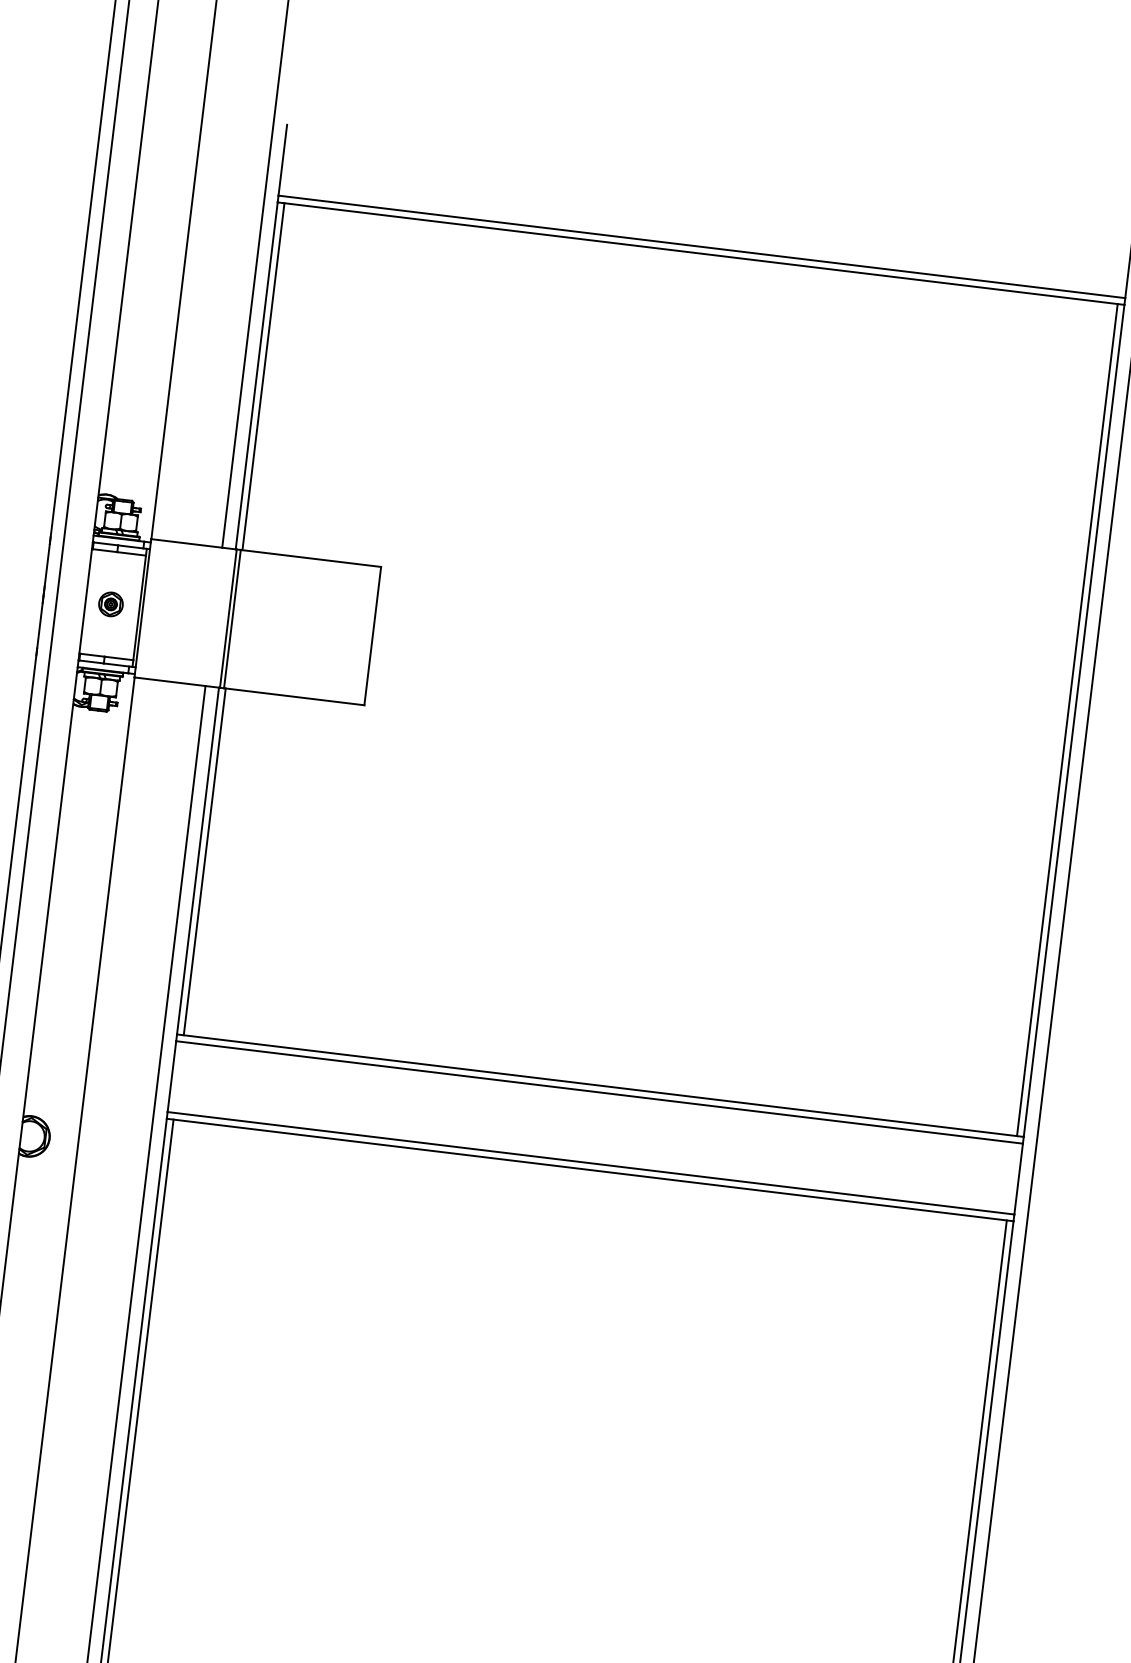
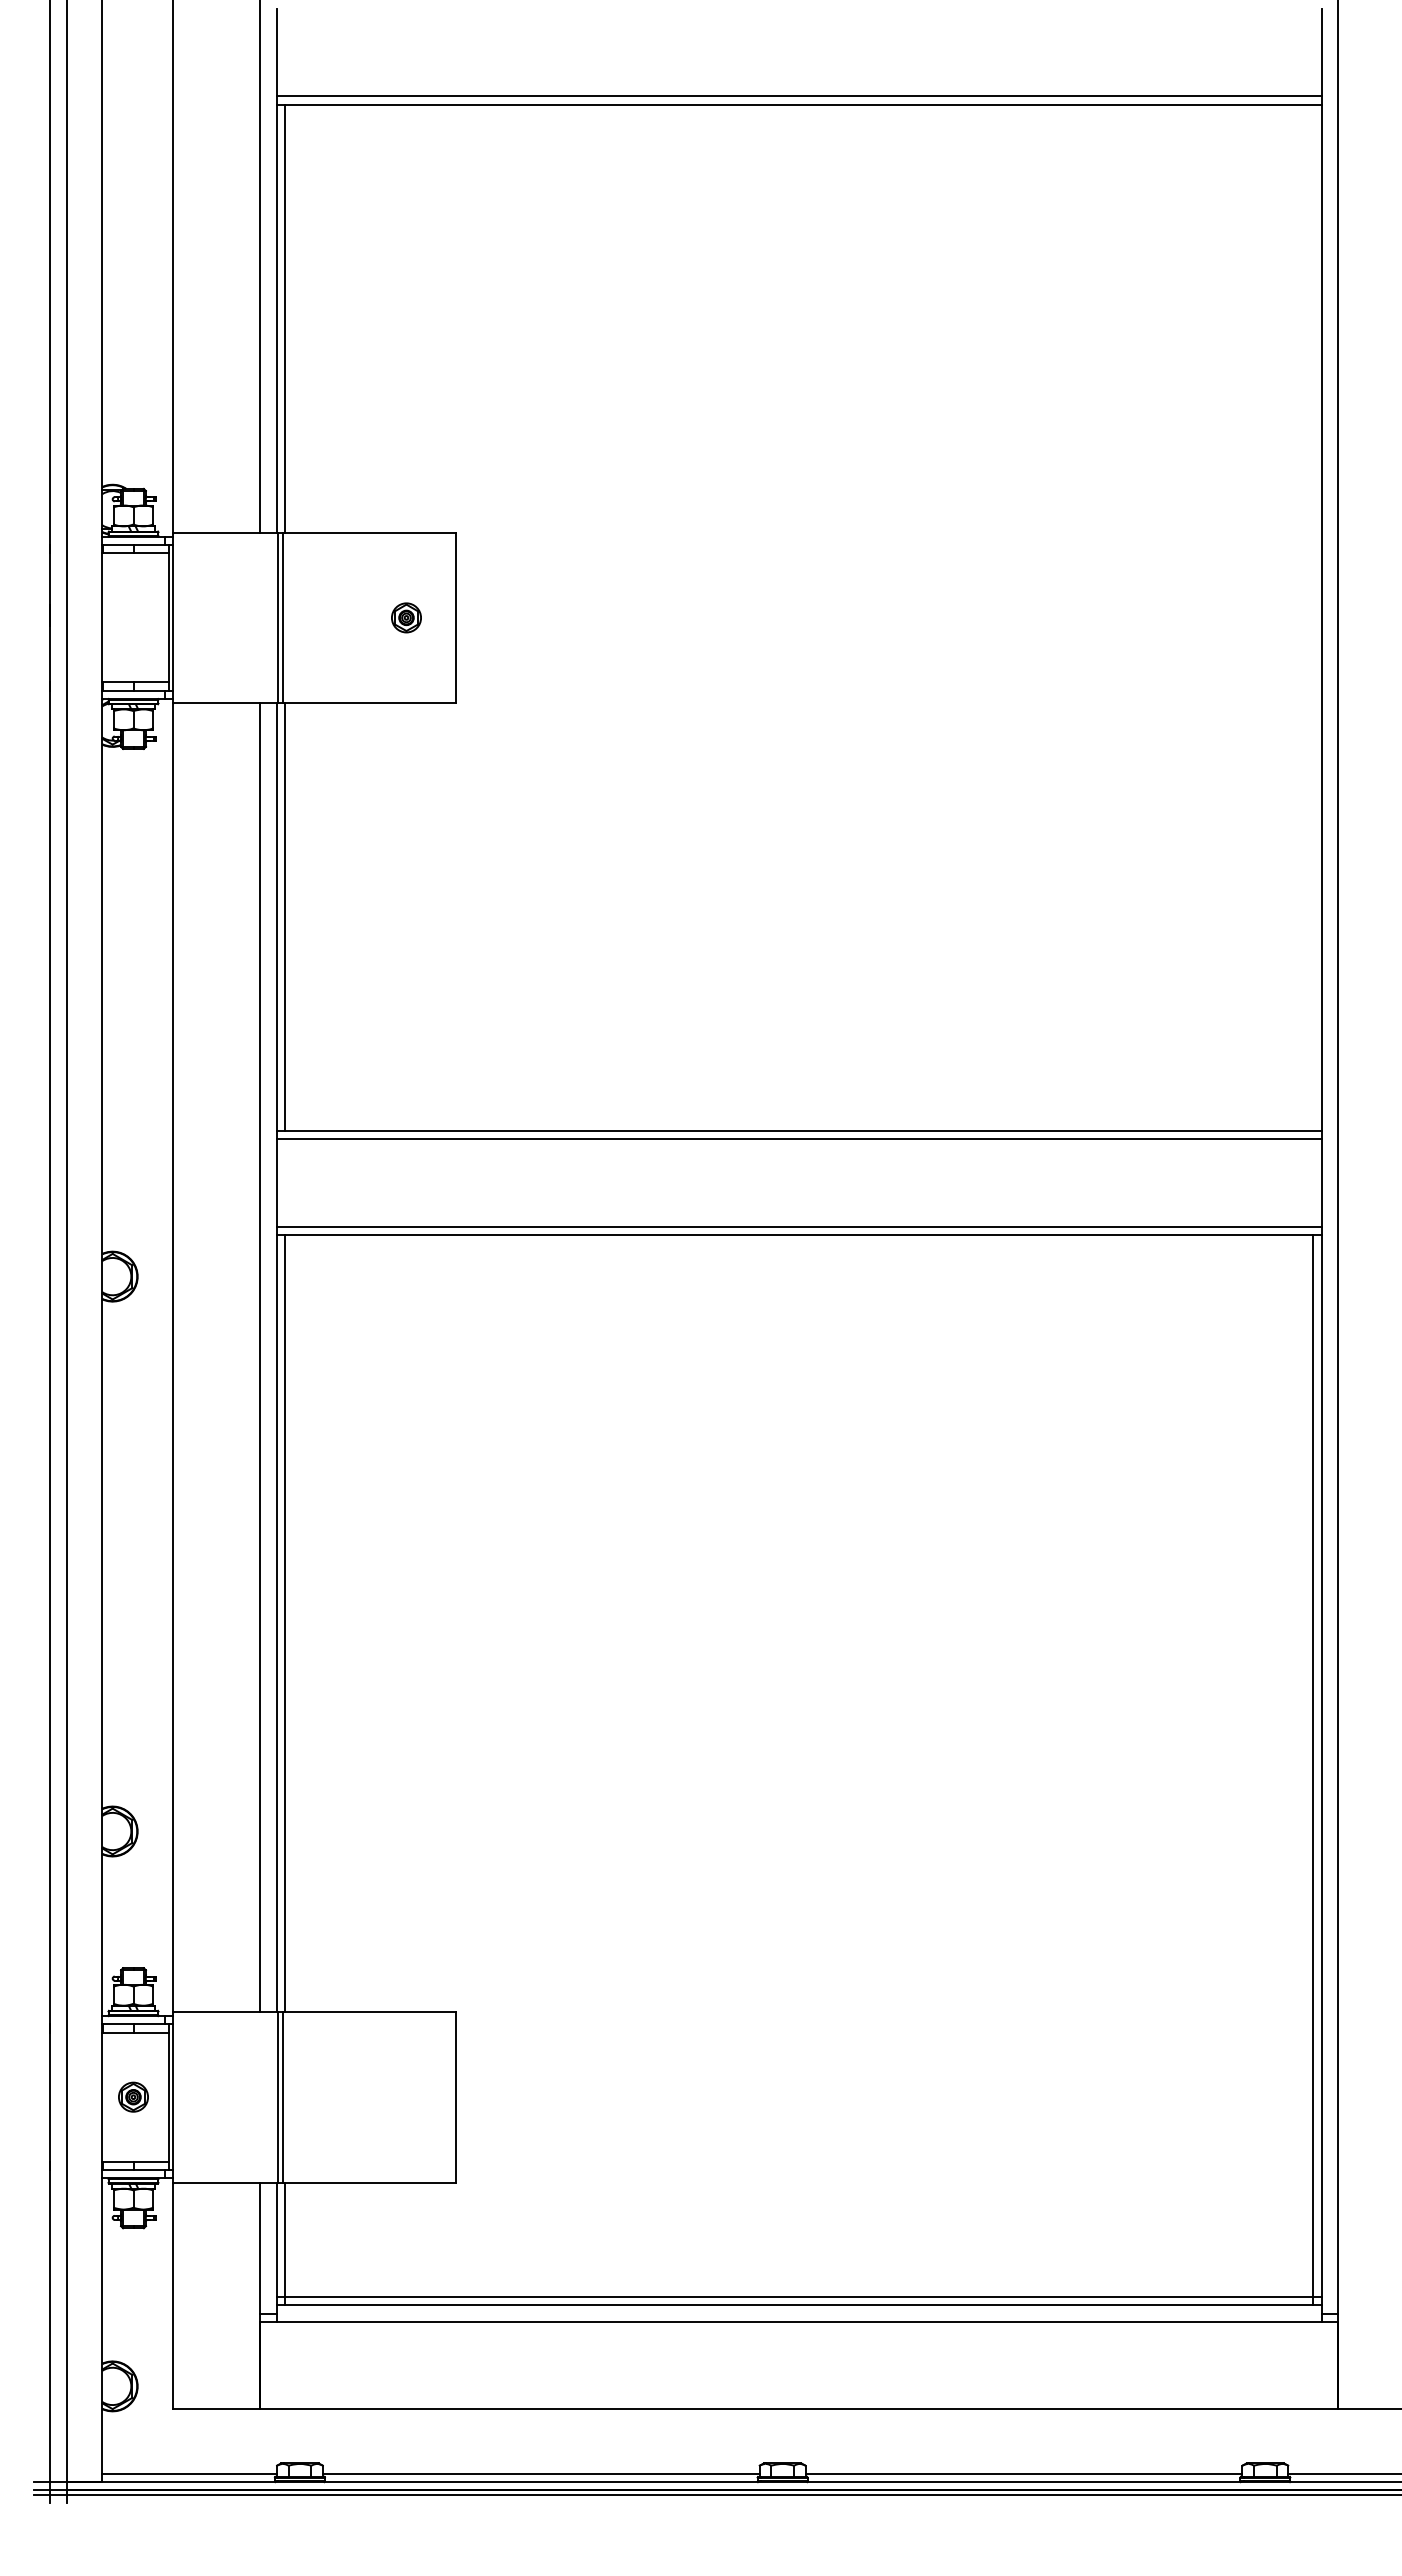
part: (111, 604) -> (406, 617), moved
line: (1067, 719) -> (1313, 617), removed

